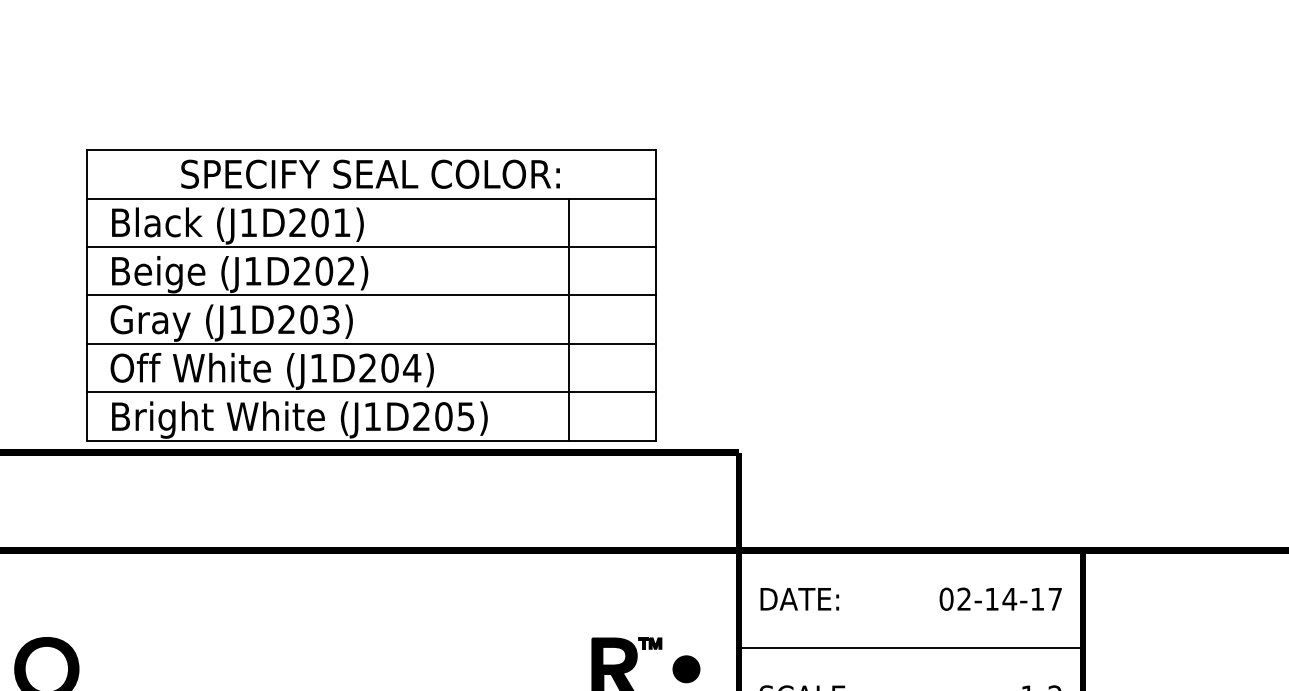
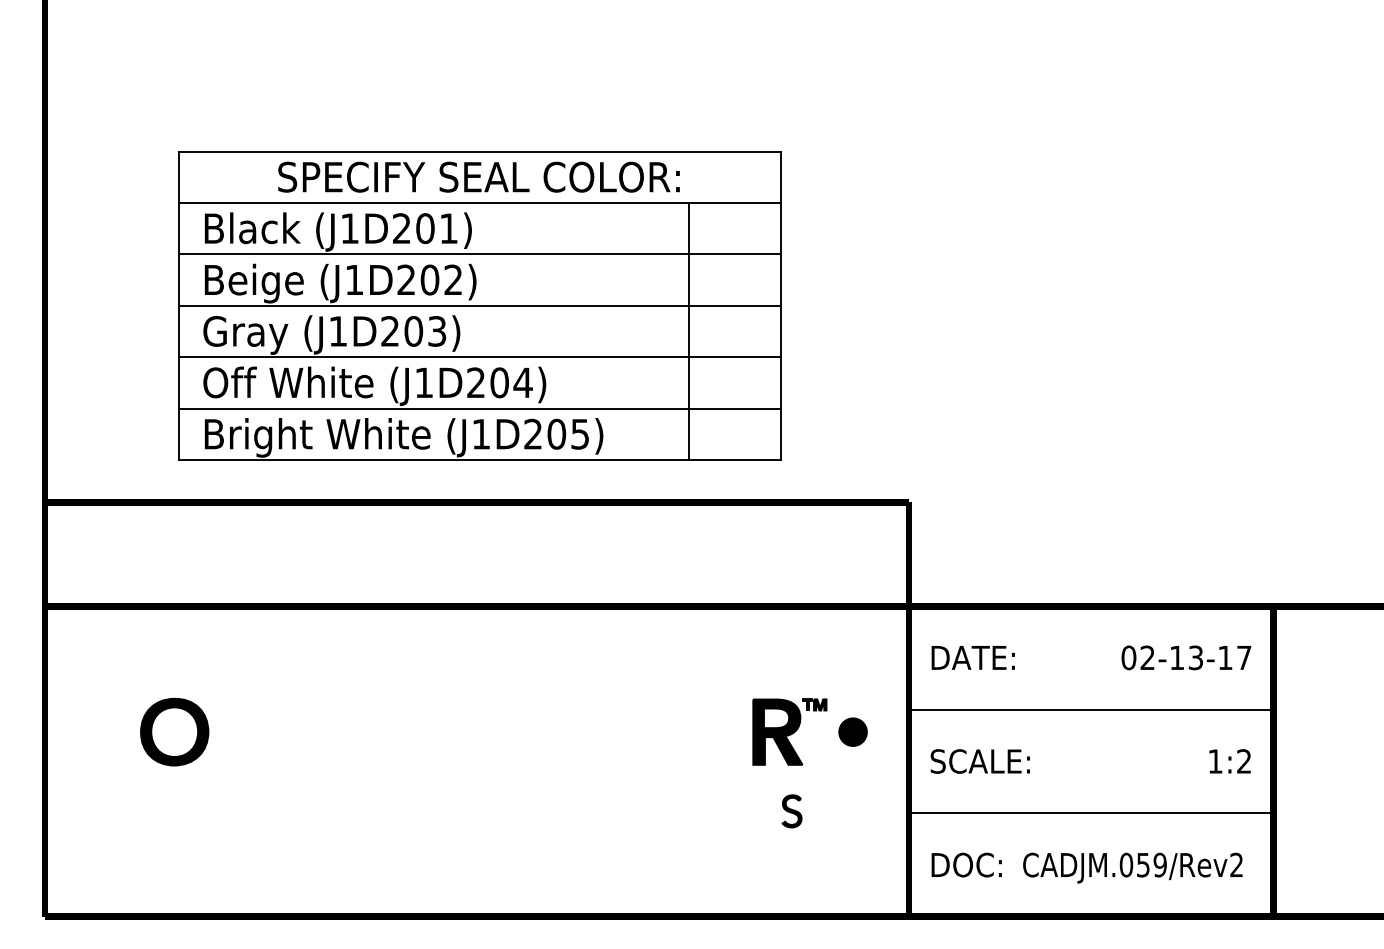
part: (371, 295) -> (479, 305), moved
text: (1009, 598) -> (1195, 657), 02-14-17 -> 02-13-17

